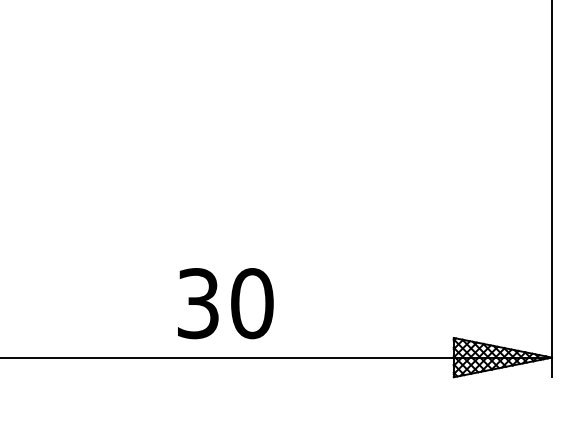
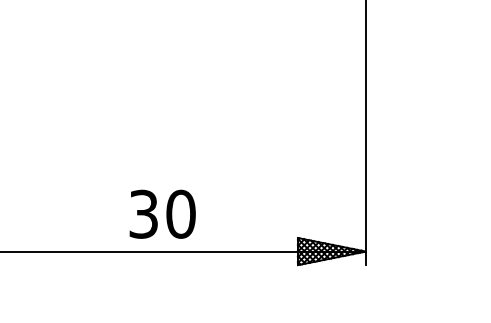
text: (225, 302) -> (162, 213), moved

